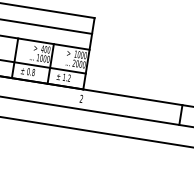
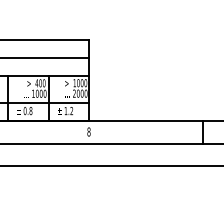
text: (81, 98) -> (88, 131), 2 -> 8

